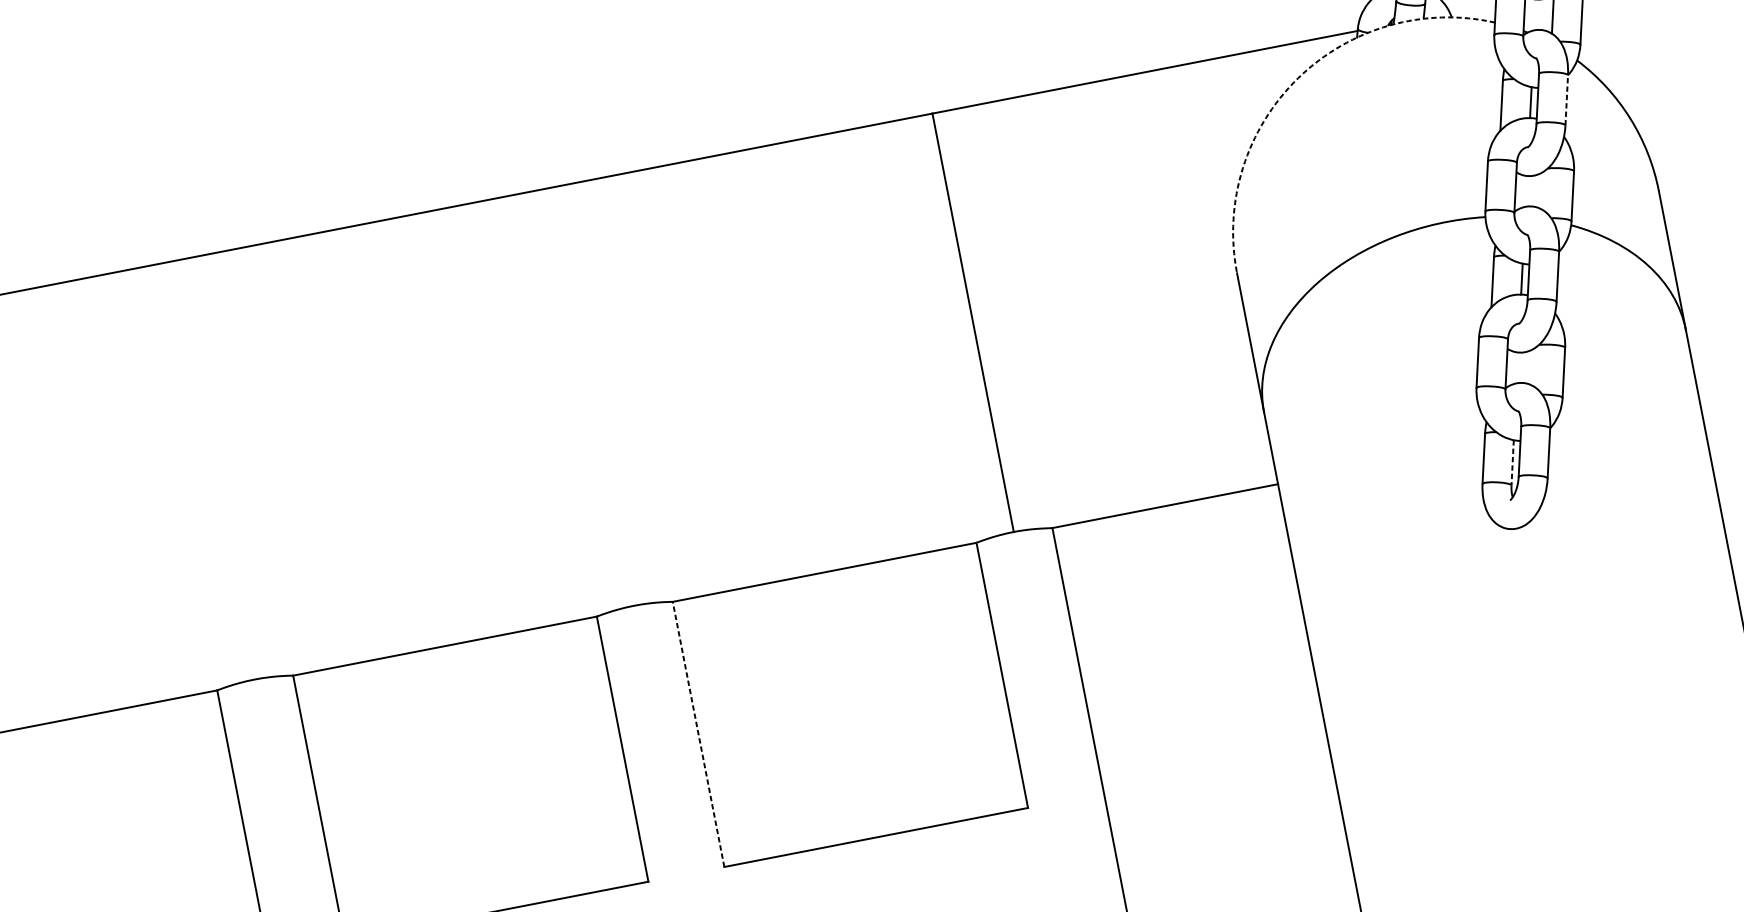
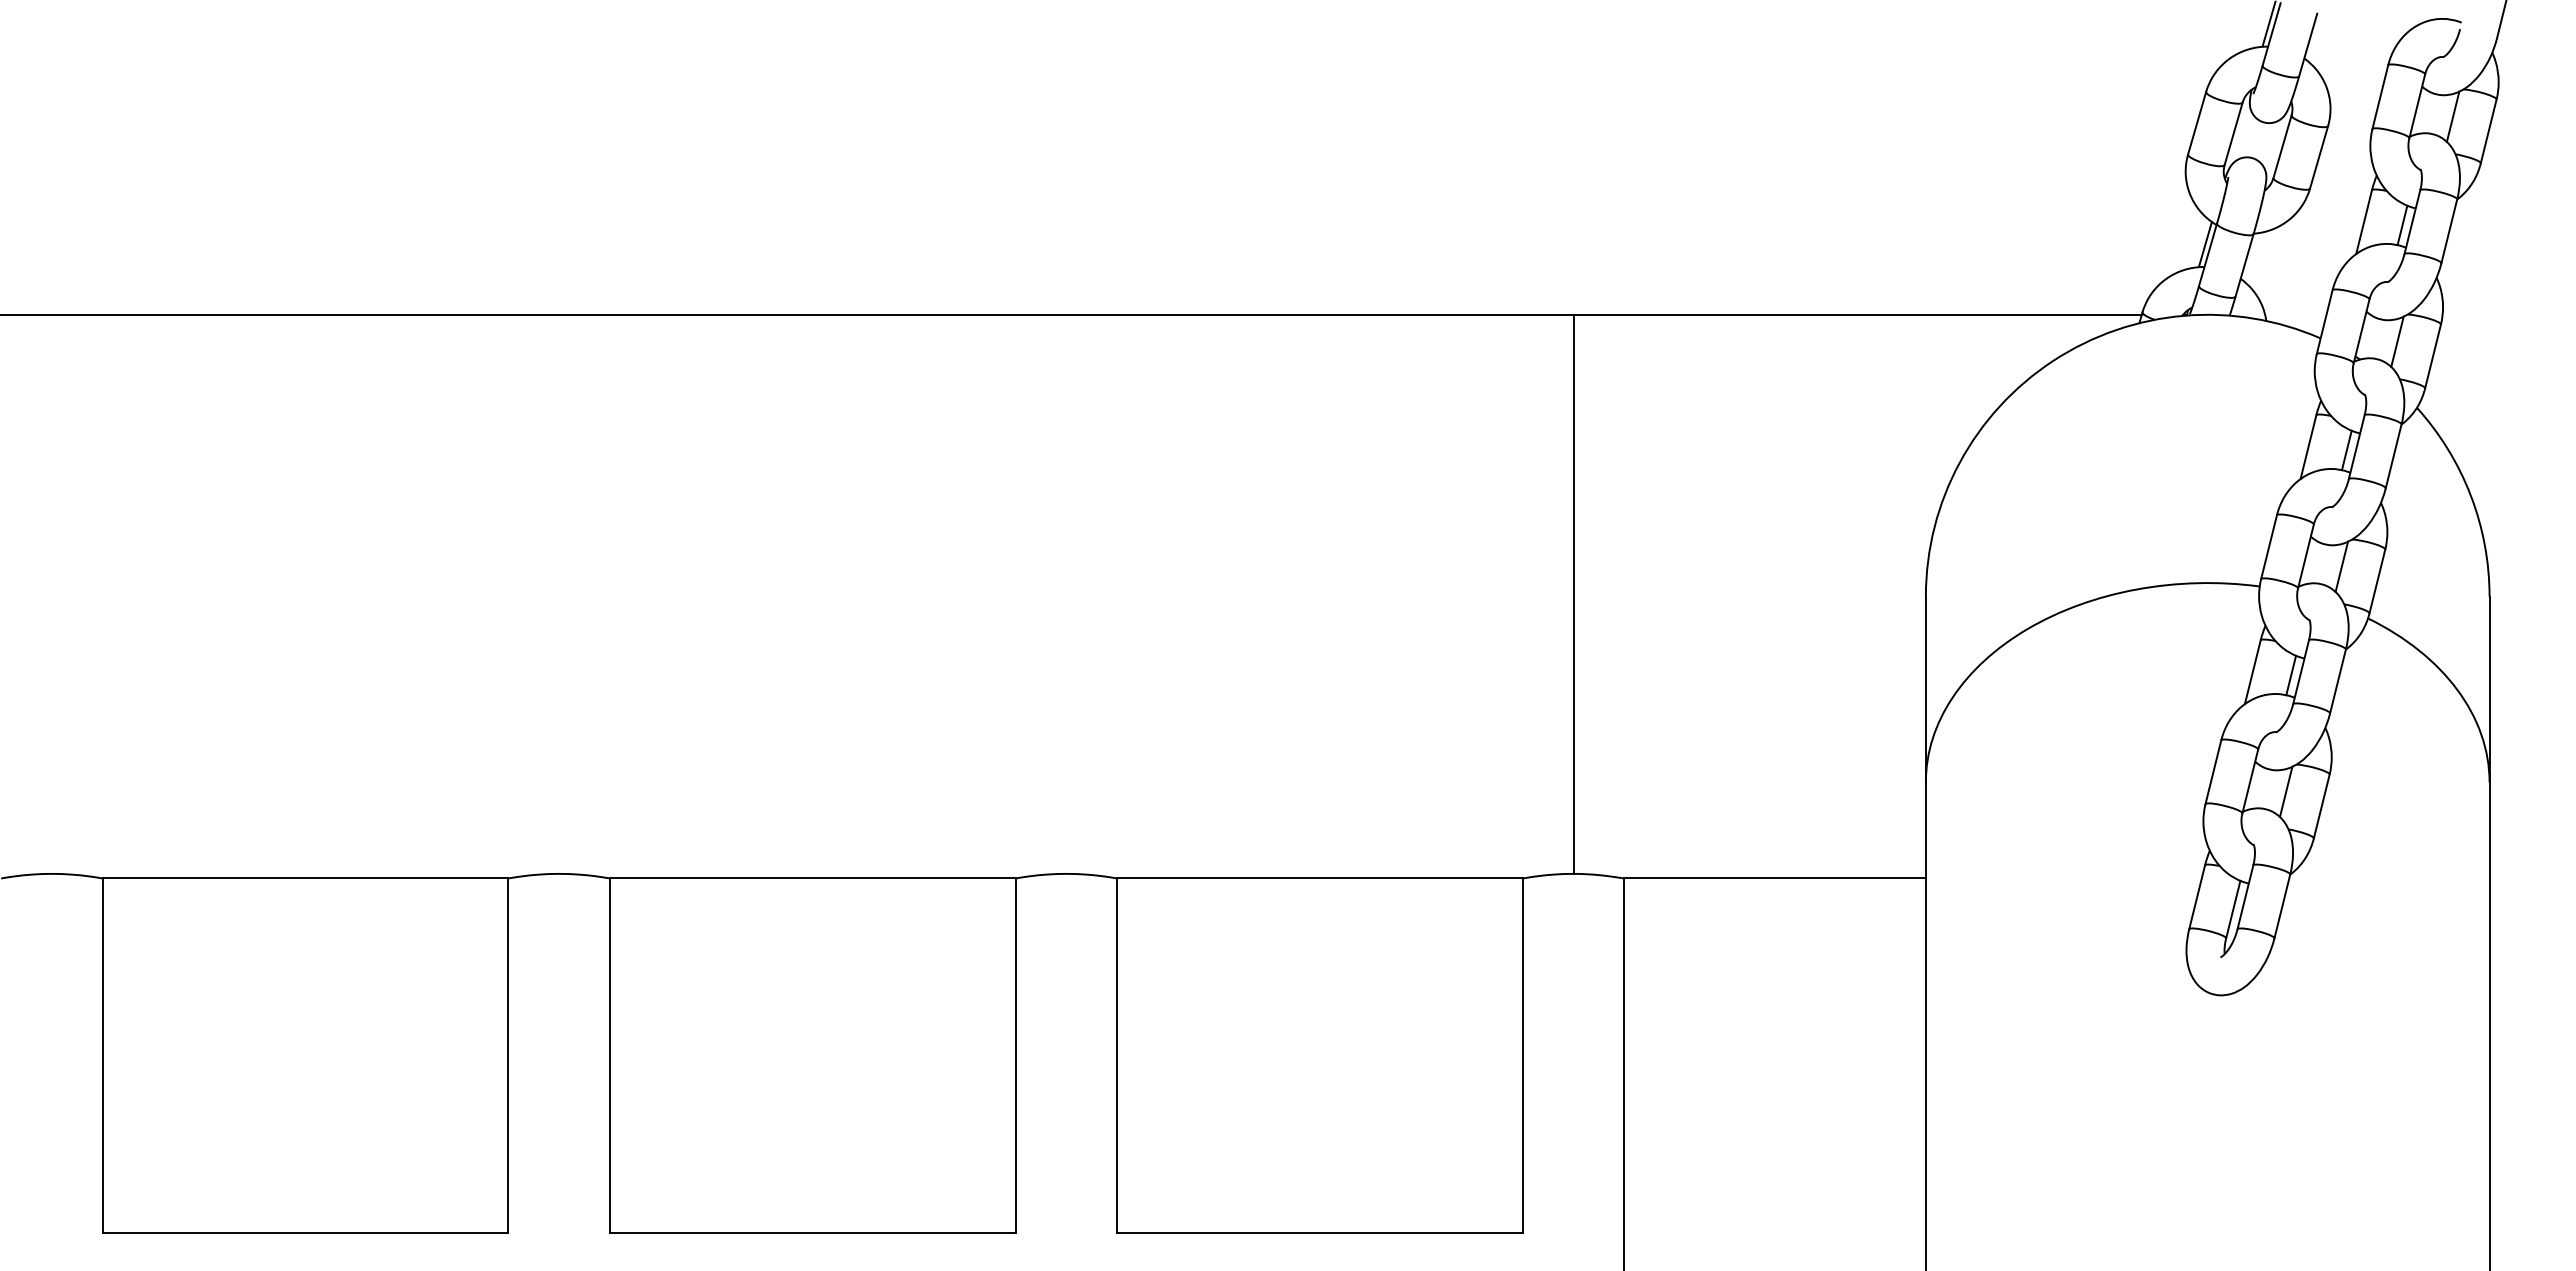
arc: (1298, 77) -> (2053, 360), dashed -> solid
line: (1566, 100) -> (2393, 456), dashed -> solid
line: (1543, 190) -> (2341, 566), added
line: (1534, 366) -> (2285, 791), added
line: (1512, 462) -> (2233, 909), dashed -> solid
line: (698, 734) -> (1117, 1055), dashed -> solid

